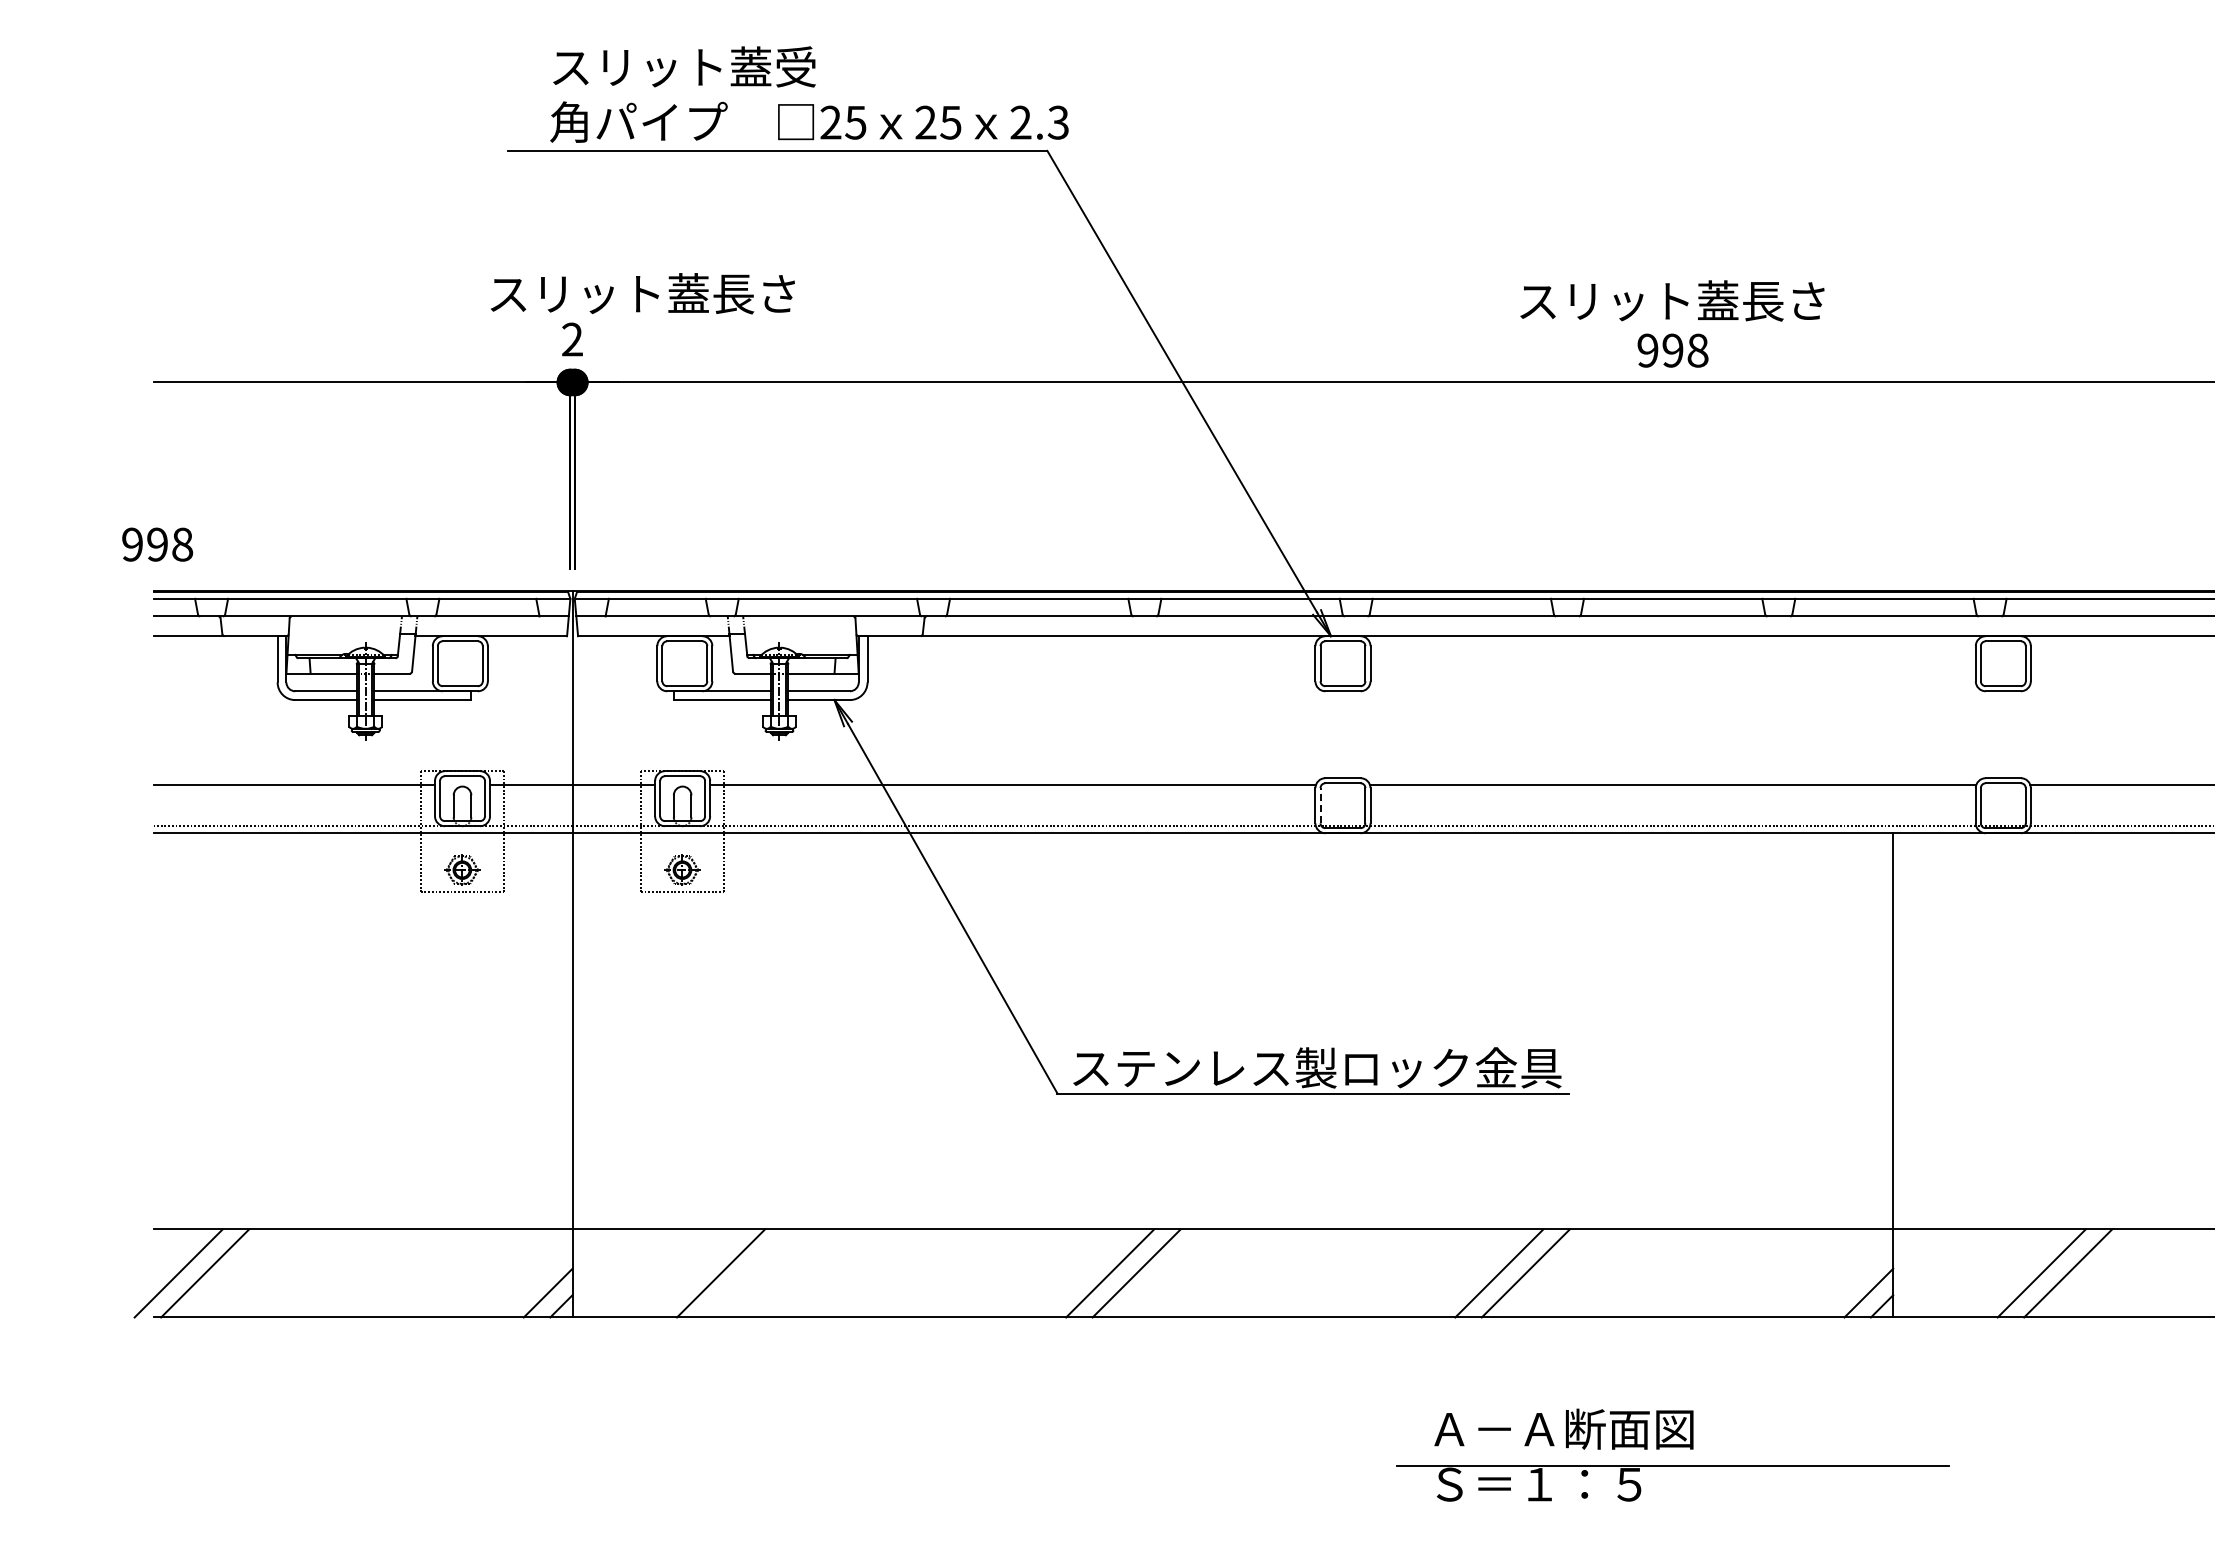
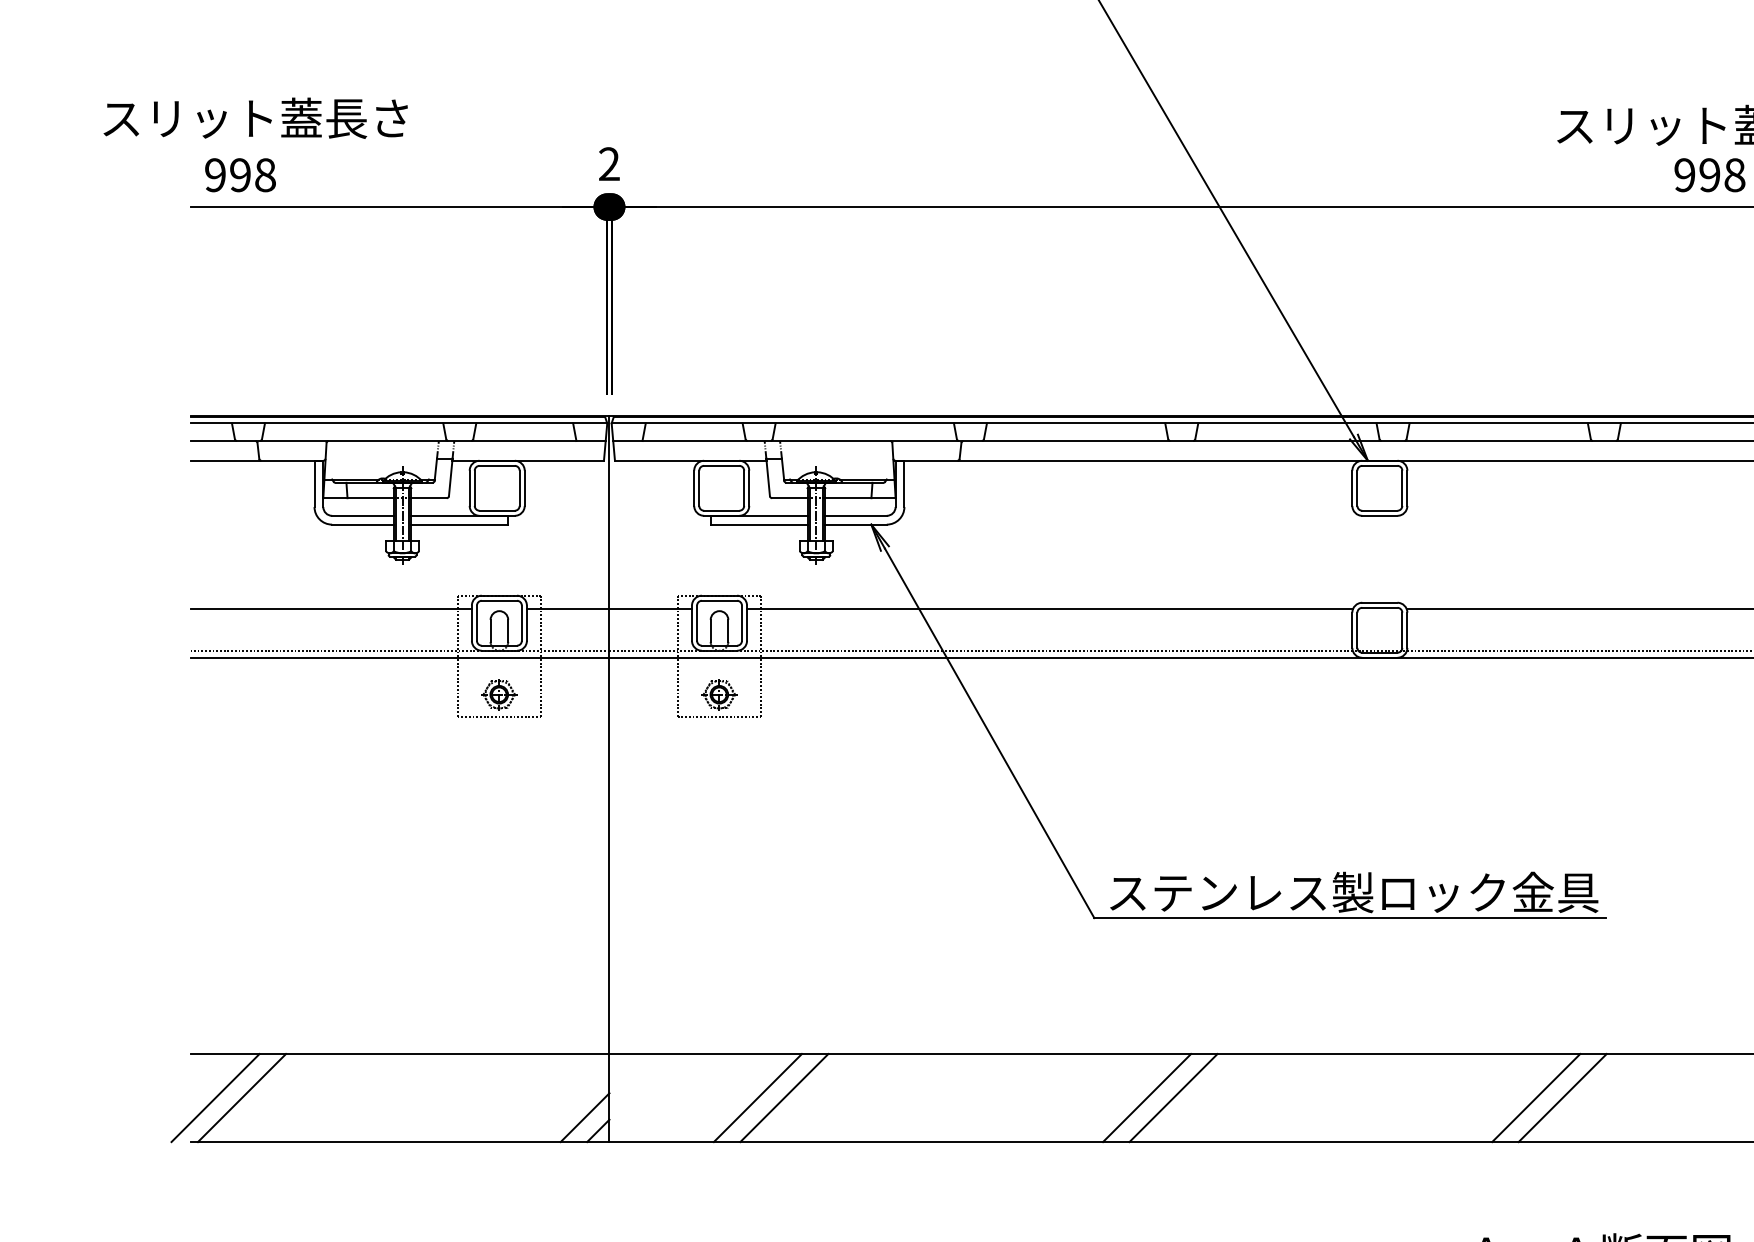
text: (642, 293) -> (255, 118), moved
text: (157, 544) -> (240, 175), moved
line: (1320, 805) -> (1357, 630), dashed -> solid
line: (747, 1273) -> (784, 1098), added

